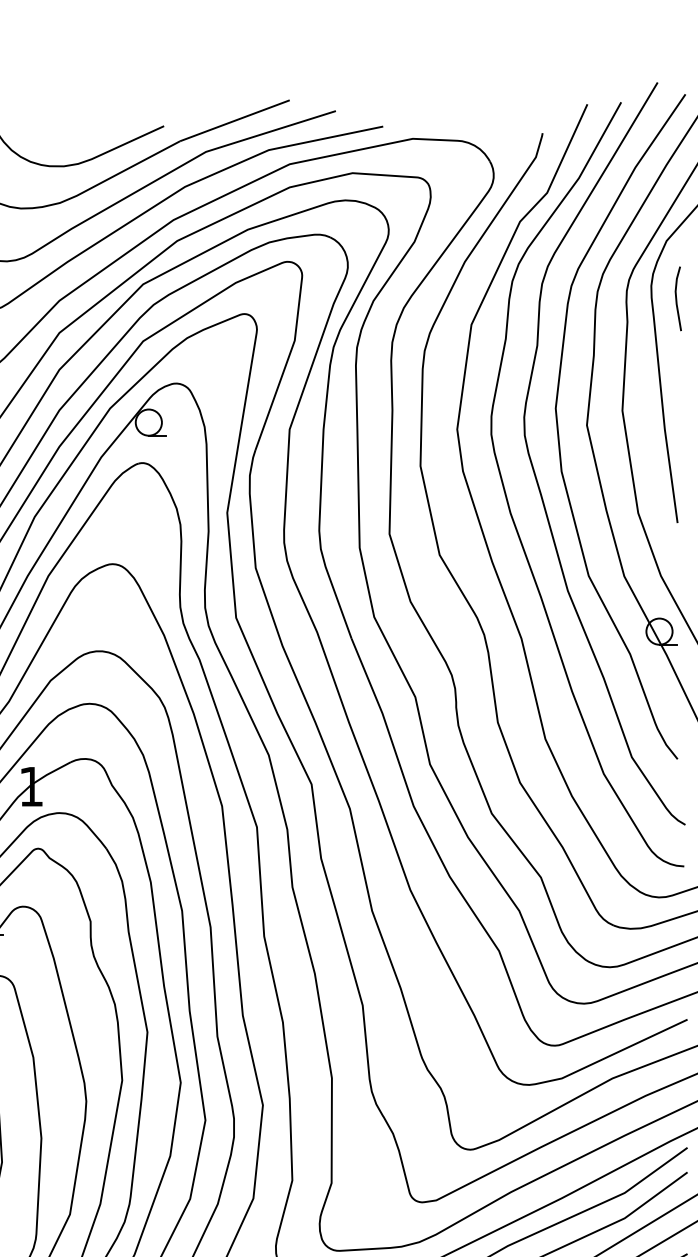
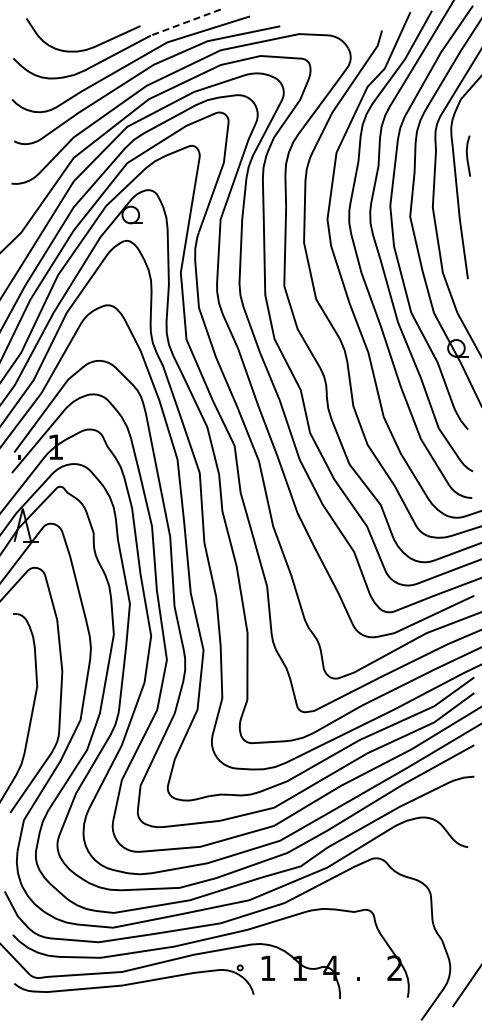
line: (234, 120) -> (185, 22), solid -> dashed
line: (676, 297) -> (467, 155), moved

